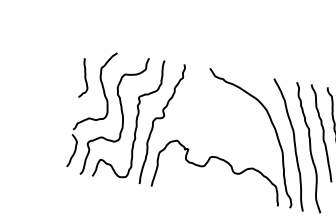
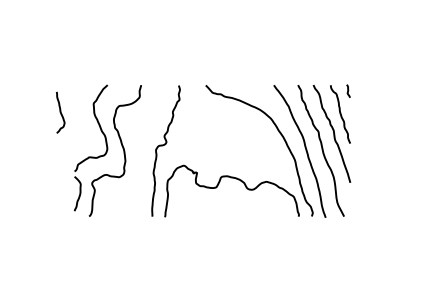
curve: (85, 78) -> (60, 112), moved
curve: (135, 119) -> (137, 150), removed

